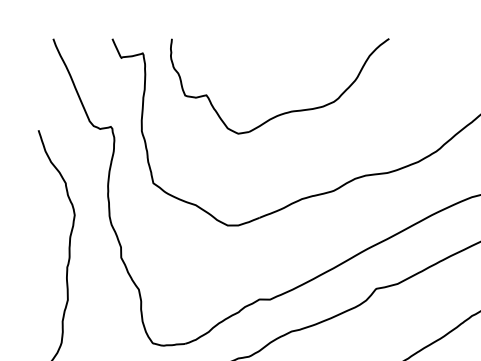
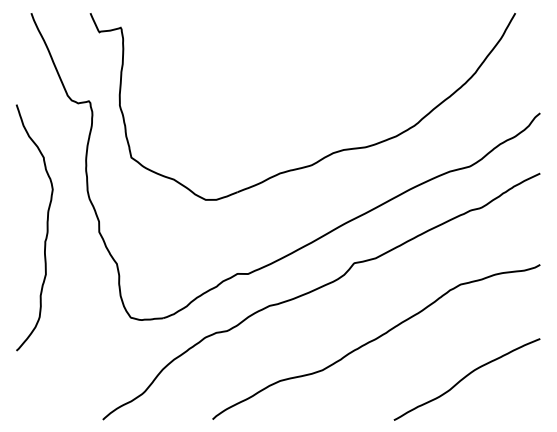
part: (288, 111) -> (266, 85), removed

